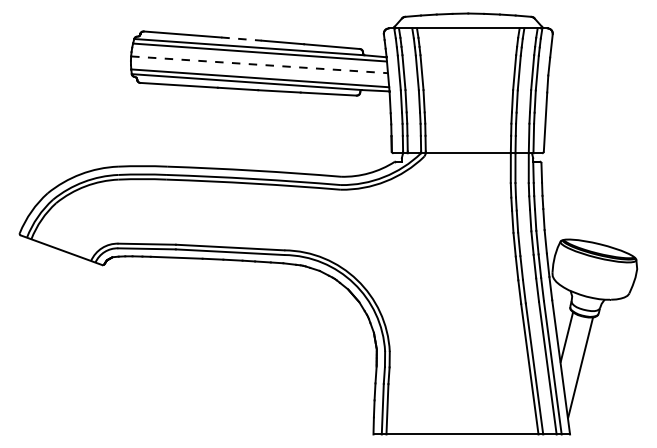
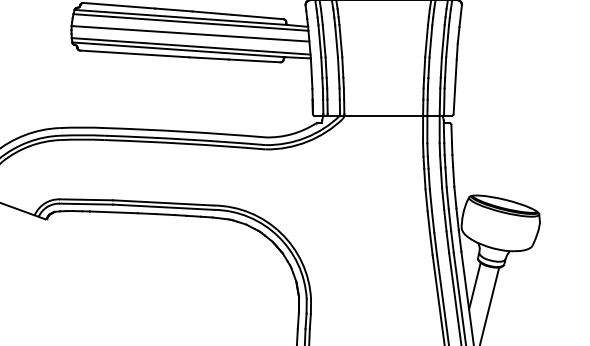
line: (242, 39) -> (174, 10), dashed -> solid
line: (259, 64) -> (190, 33), dashed -> solid

